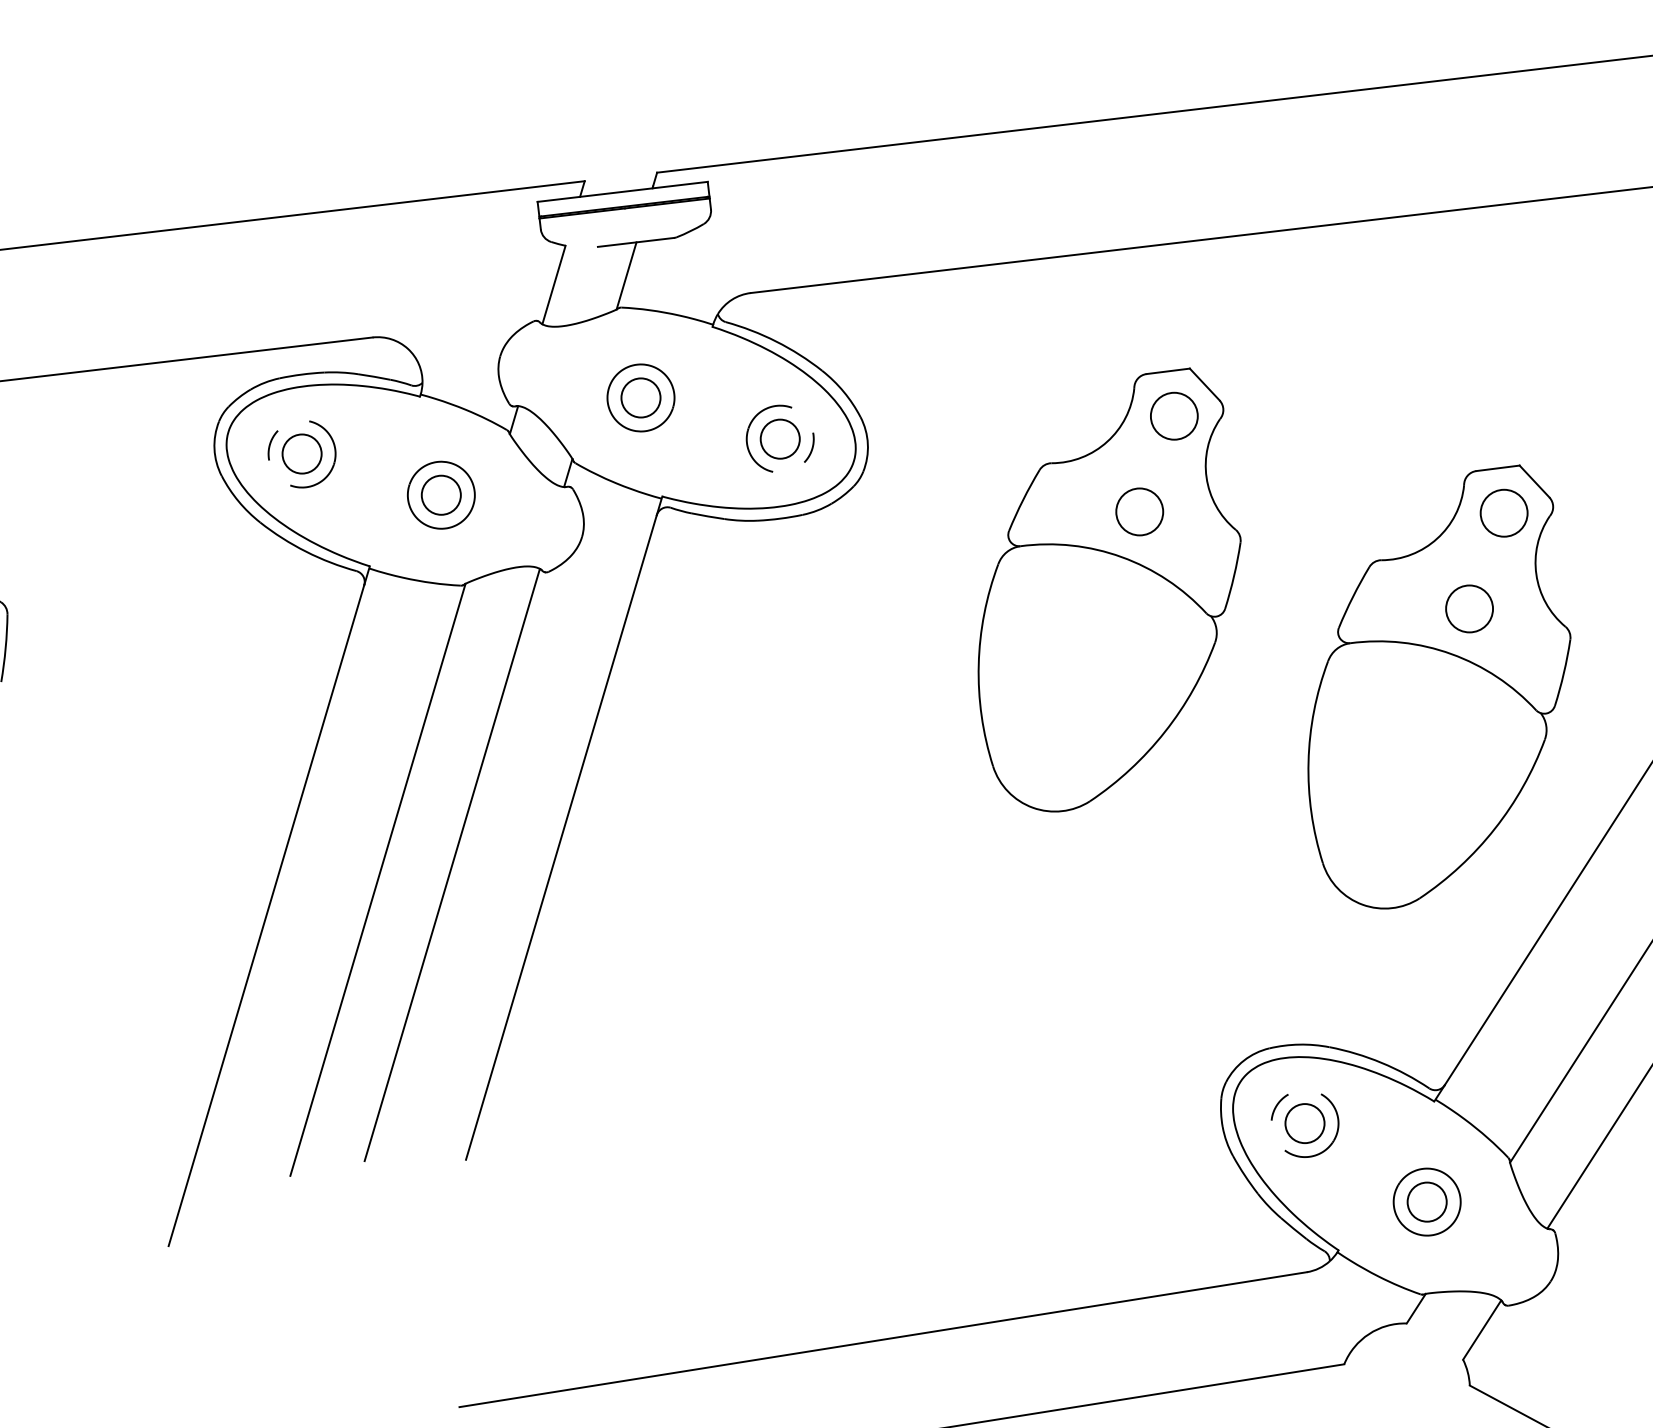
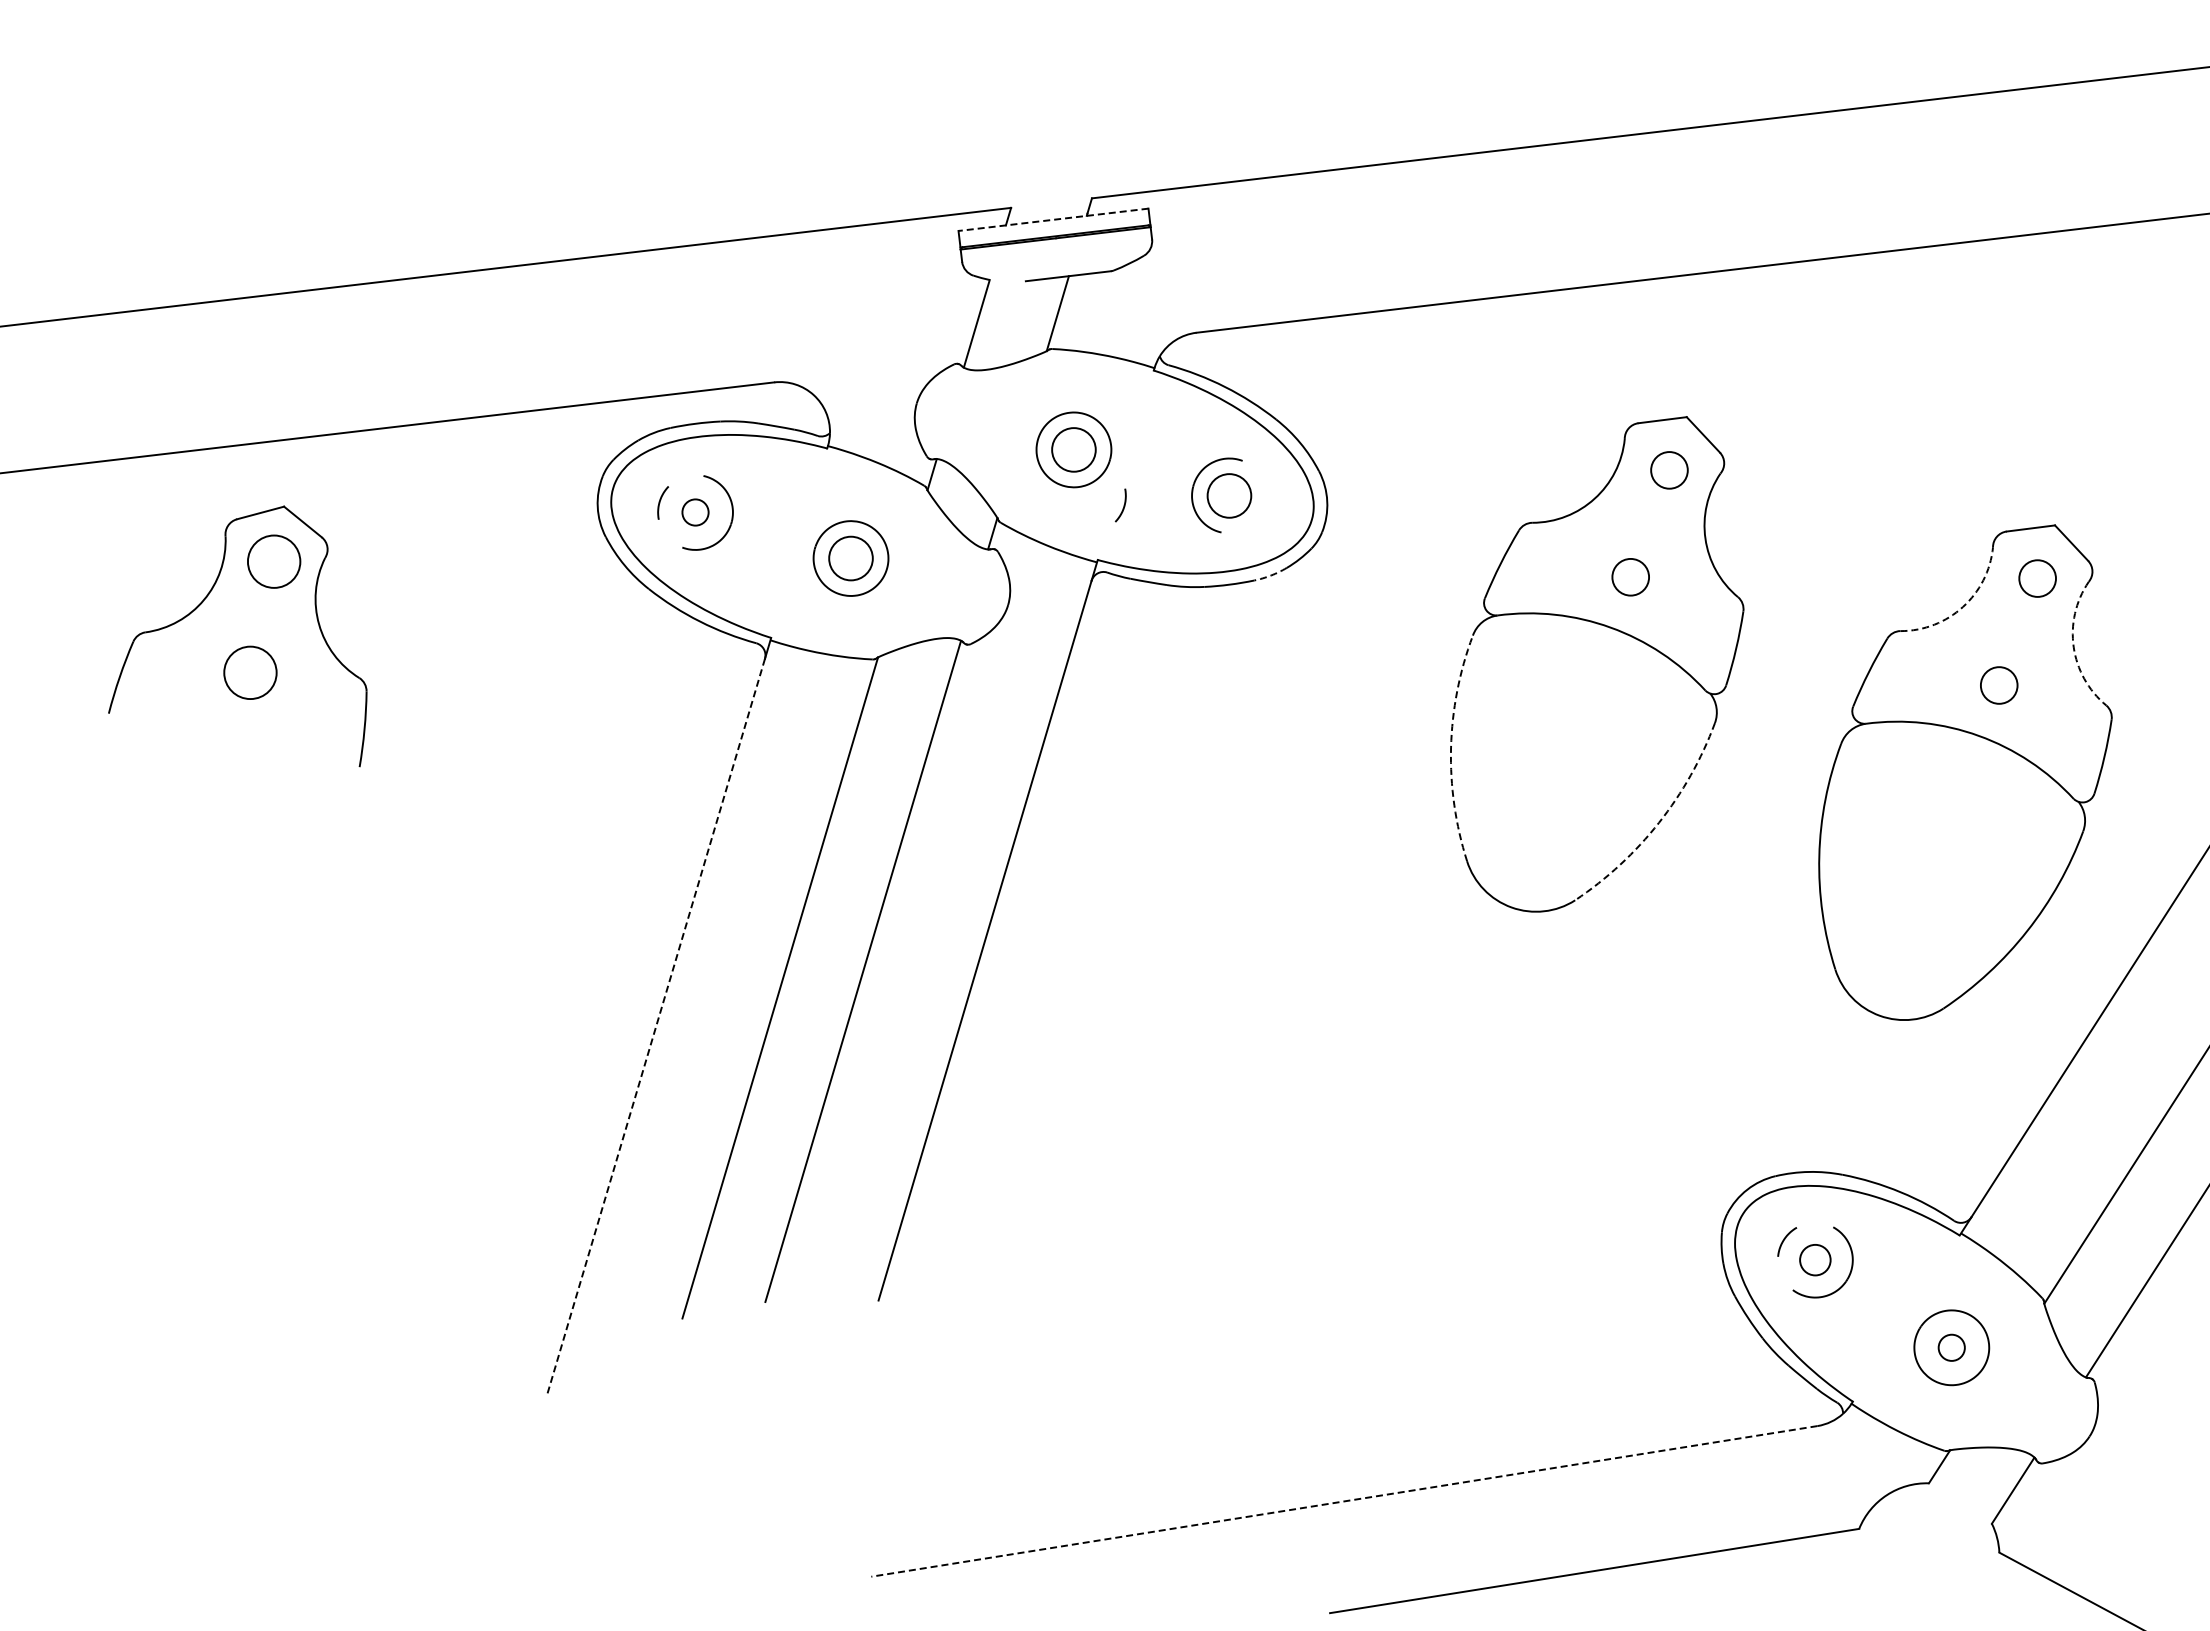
line: (622, 191) -> (1053, 219), solid -> dashed
circle: (1174, 416) -> (1669, 470), size x0.7
curve: (811, 447) -> (1123, 505), moved
circle: (302, 454) -> (695, 512), size x0.6
arc: (817, 510) -> (1271, 575), solid -> dashed
circle: (1139, 512) -> (1630, 577), size x0.7
circle: (1503, 513) -> (2037, 578), size x0.7
arc: (1436, 539) -> (1962, 607), solid -> dashed
arc: (1536, 574) -> (2073, 647), solid -> dashed
circle: (1469, 608) -> (1999, 685), size x0.7
arc: (979, 664) -> (1451, 747), solid -> dashed
arc: (1165, 731) -> (1659, 822), solid -> dashed
line: (266, 915) -> (655, 1027), solid -> dashed
circle: (1305, 1123) -> (1815, 1259), size x0.7
circle: (1426, 1201) -> (1951, 1347), size x0.6
line: (882, 1339) -> (1343, 1501), solid -> dashed

